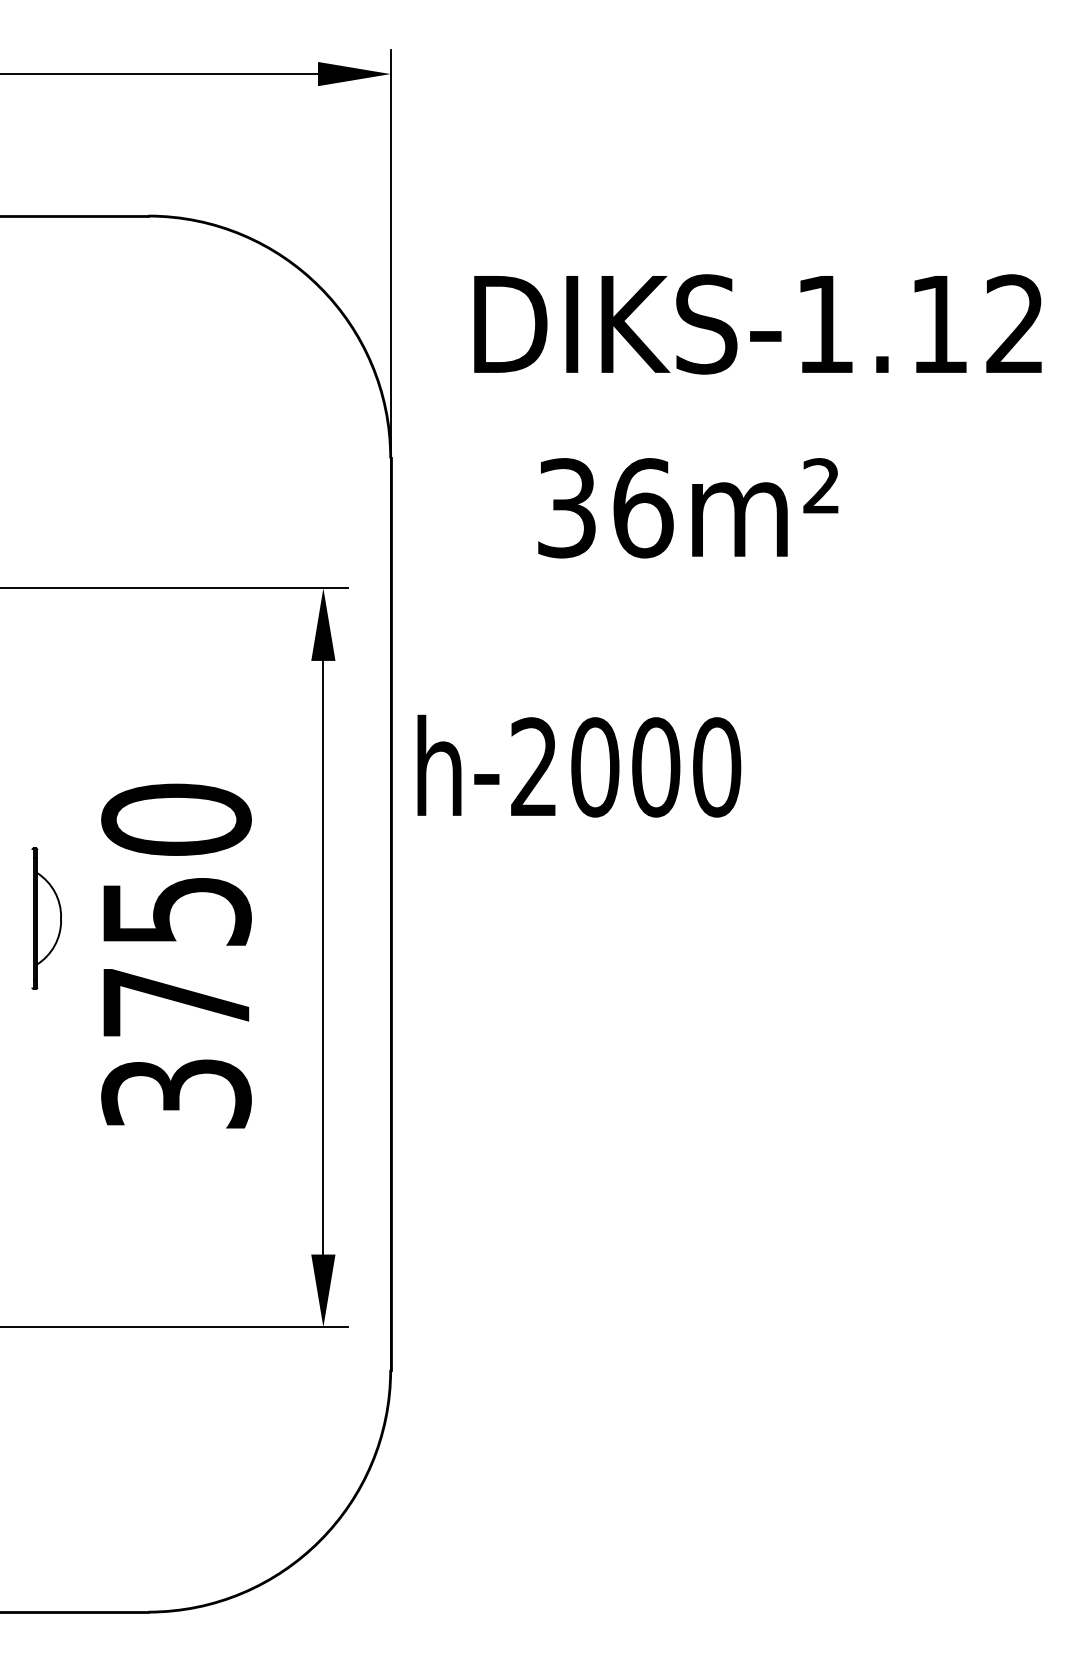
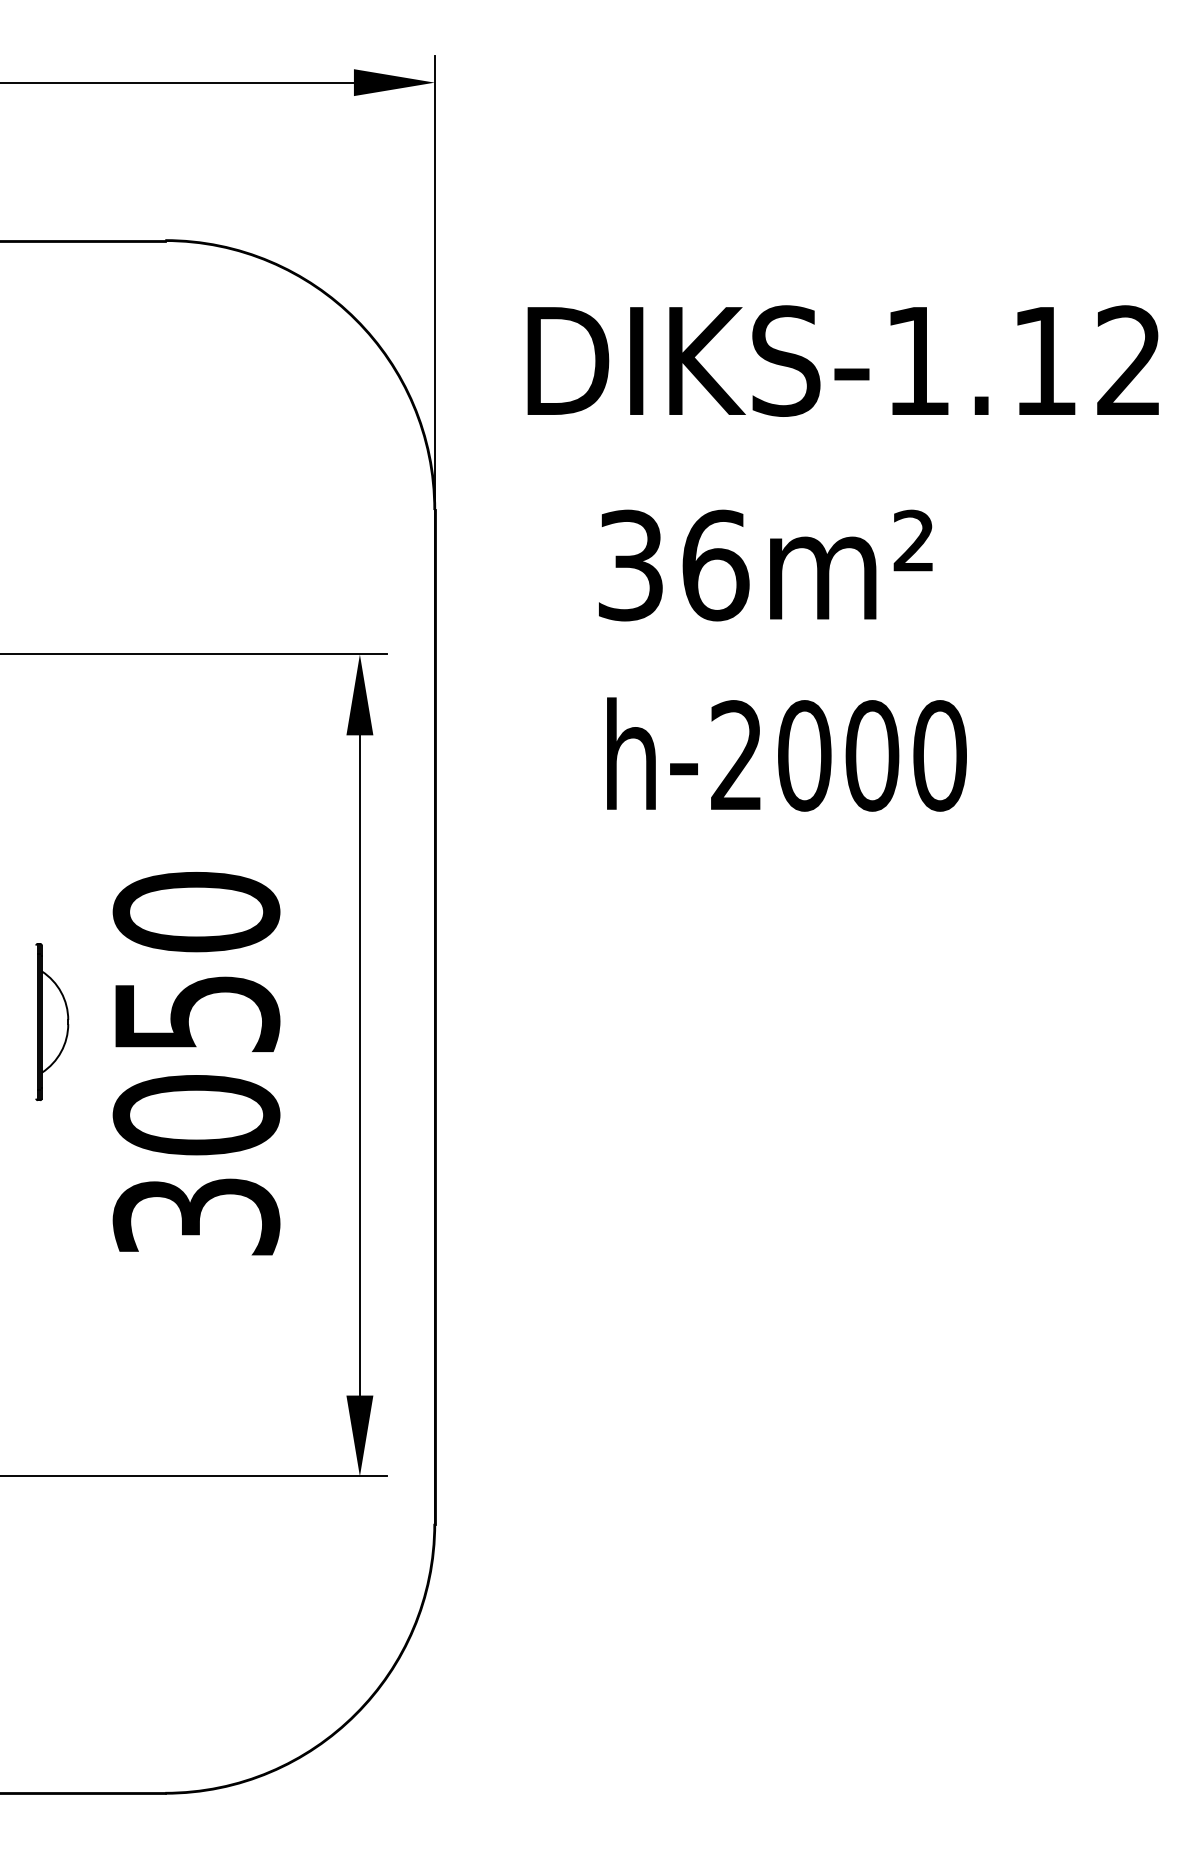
text: (579, 765) -> (787, 753), moved
text: (176, 1002) -> (196, 1115), 3750 -> 3050

